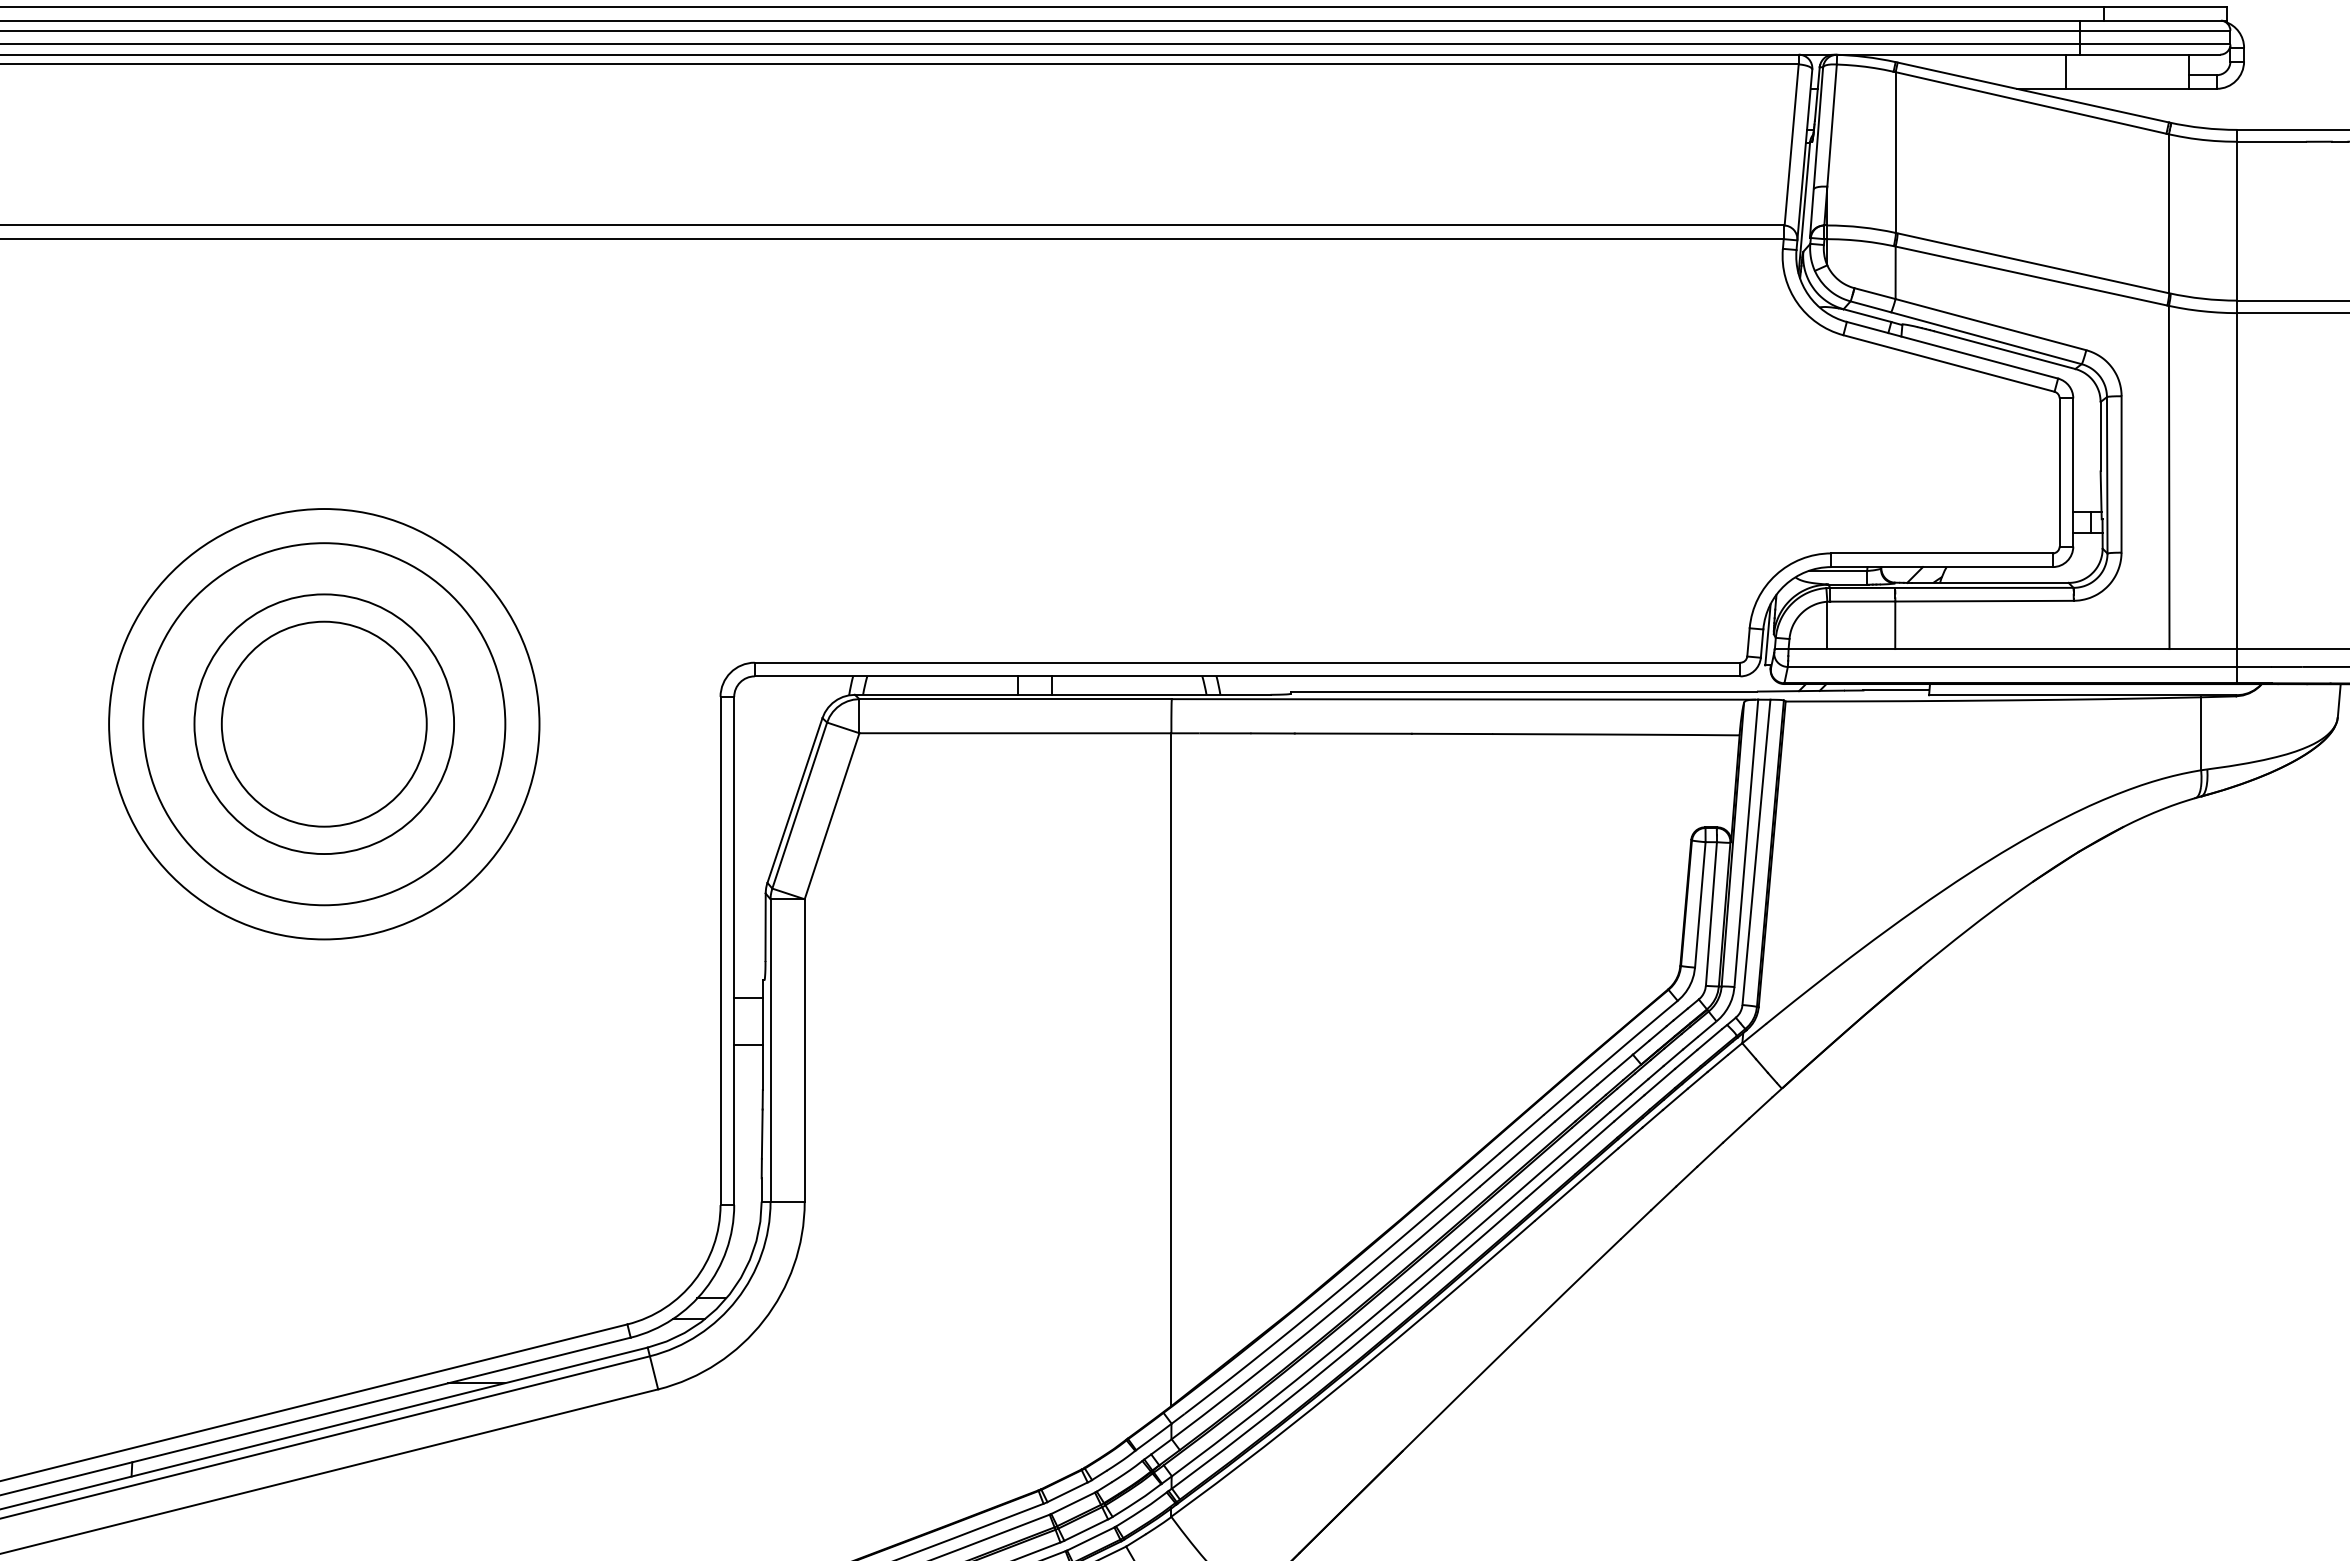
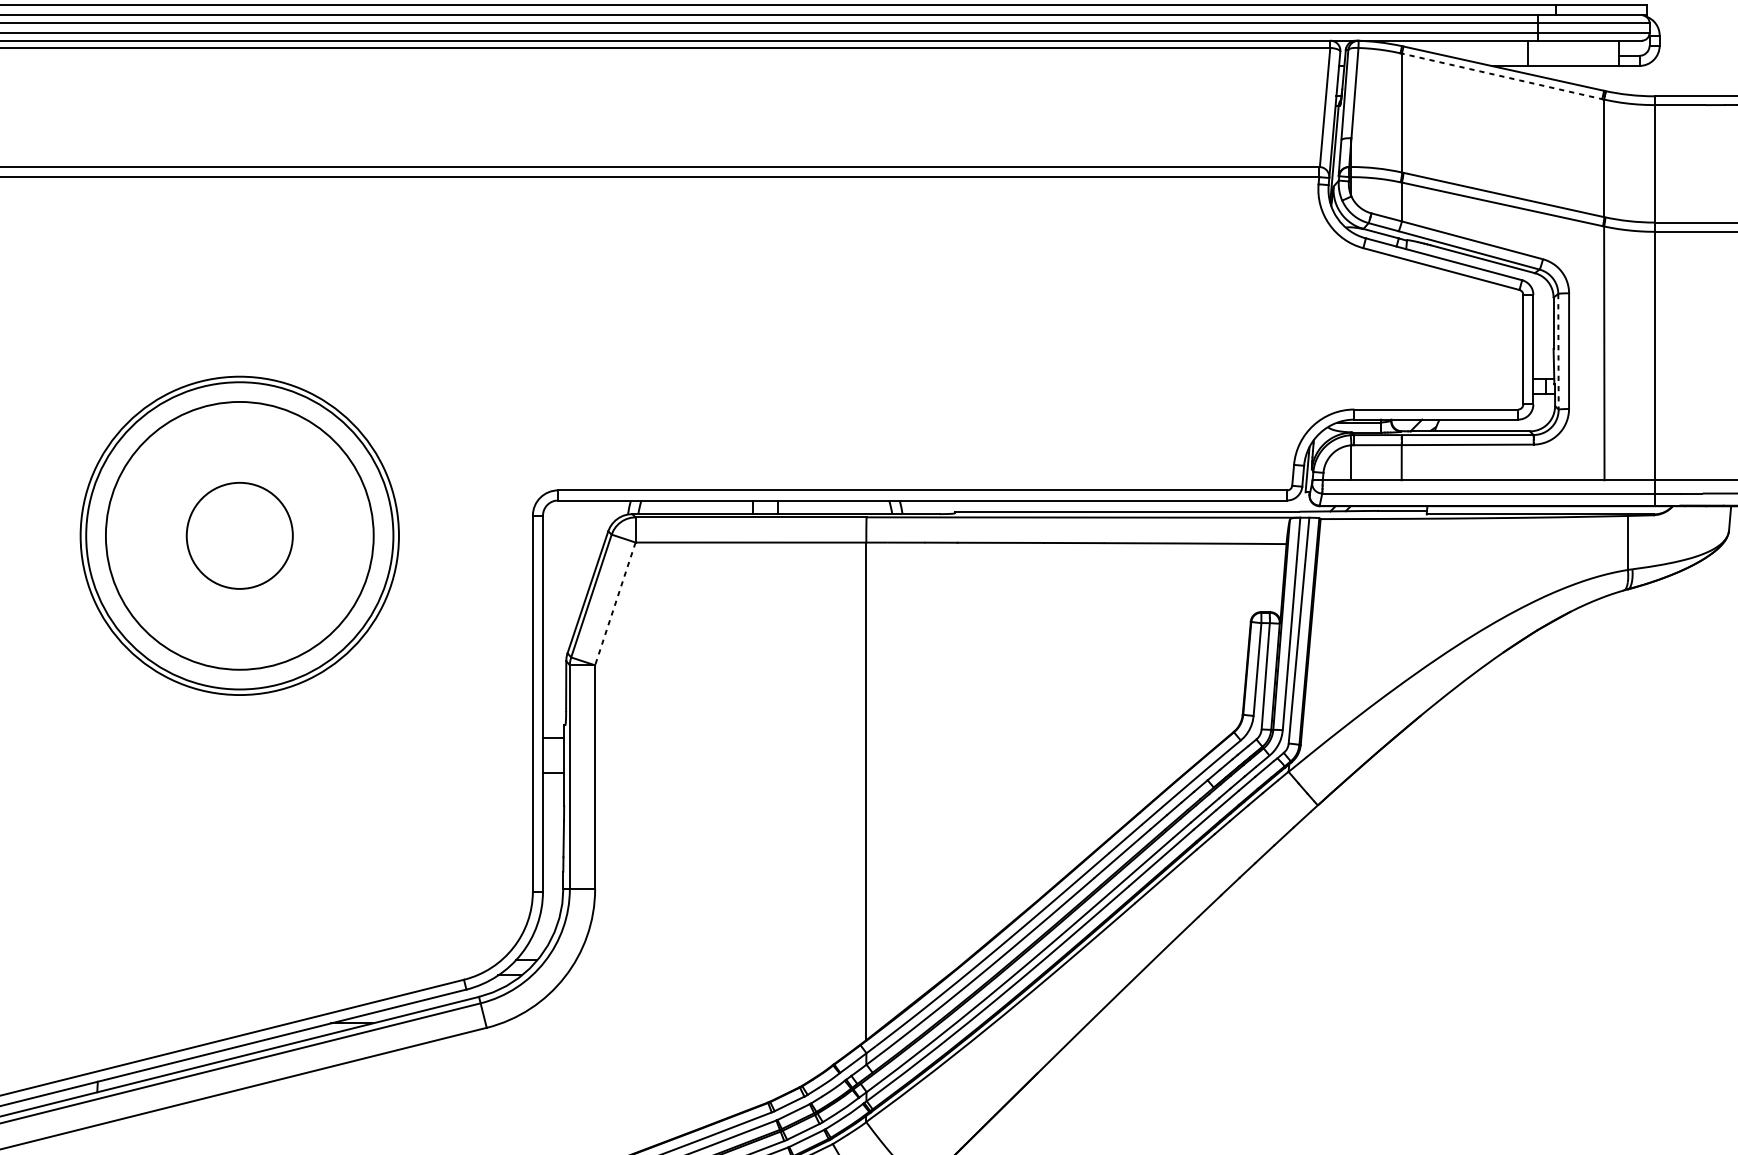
line: (2031, 103) -> (1502, 76), solid -> dashed
line: (2107, 475) -> (1558, 351), solid -> dashed
circle: (323, 723) -> (239, 535), size x0.7
circle: (324, 724) -> (239, 536), size x1.6
line: (831, 816) -> (614, 604), solid -> dashed

